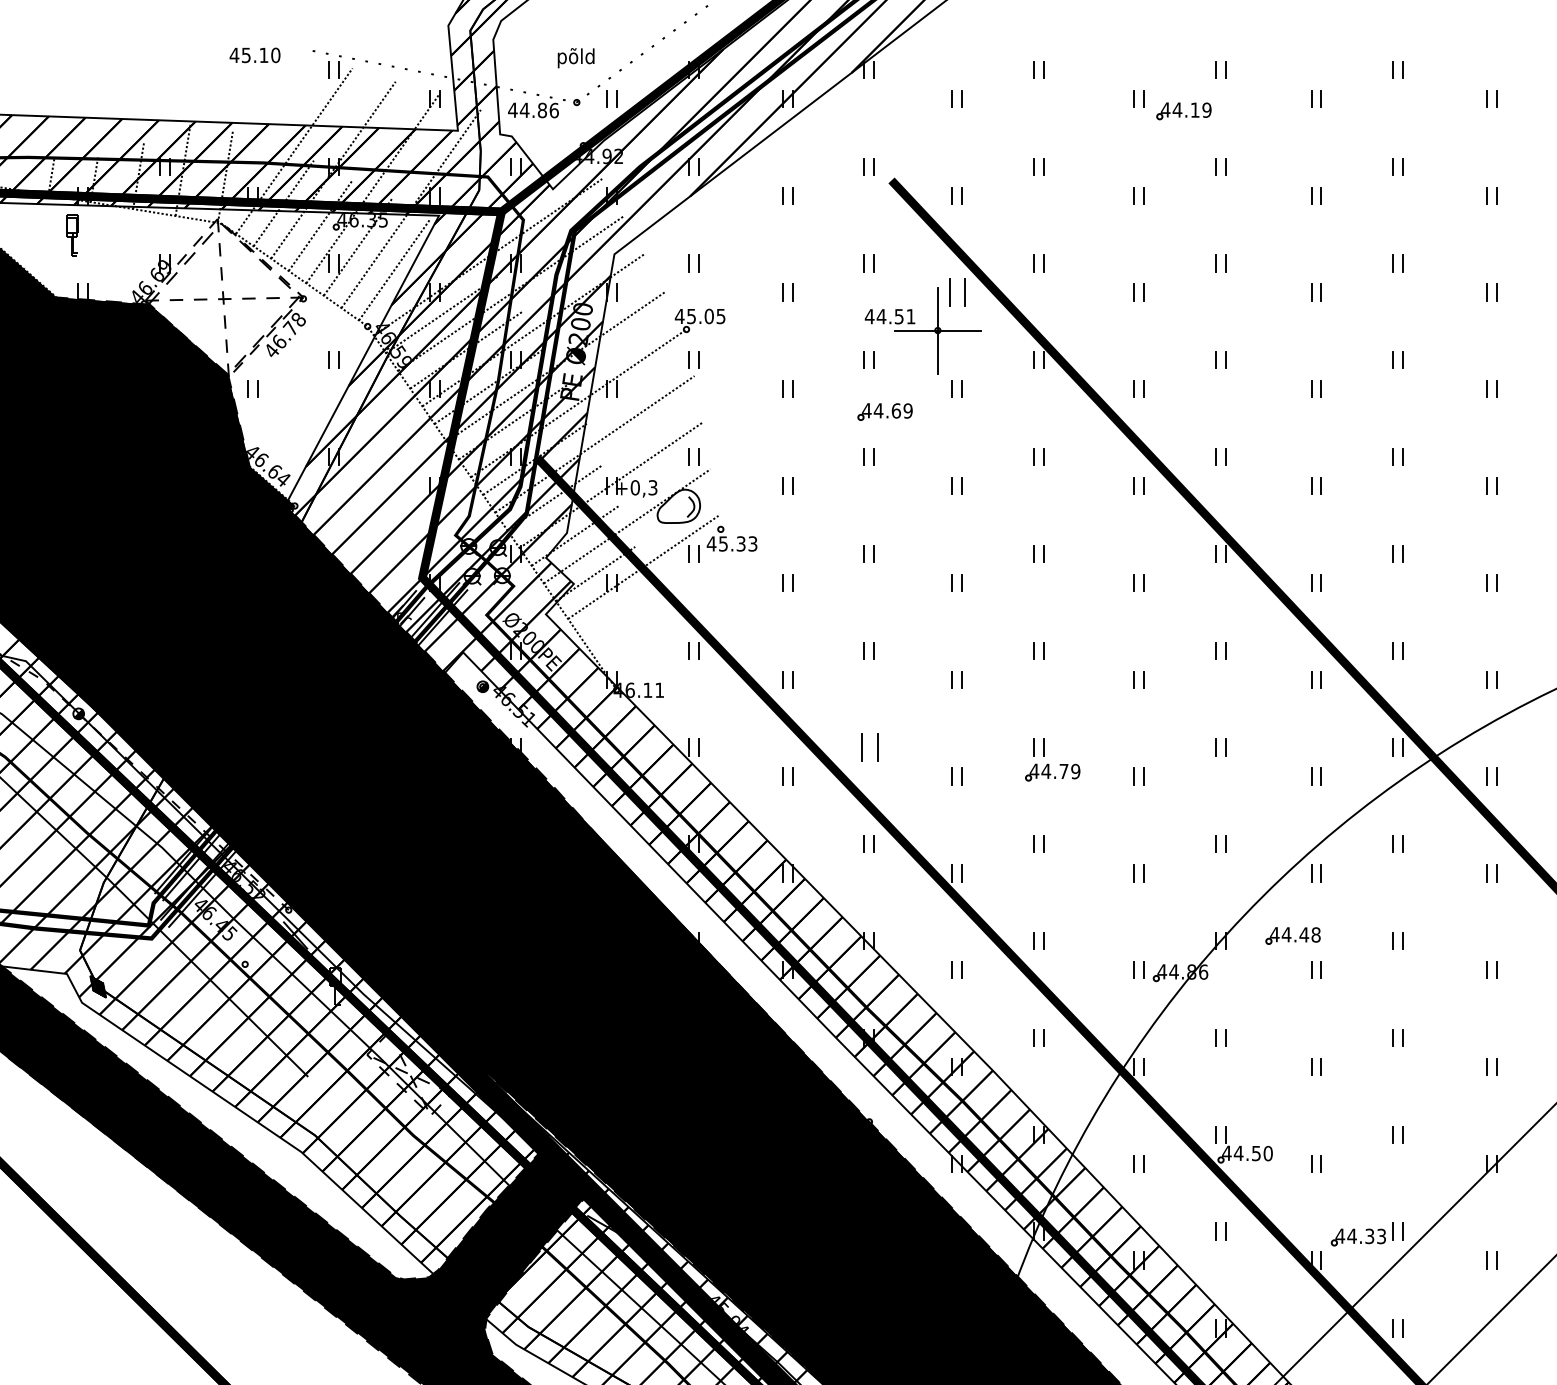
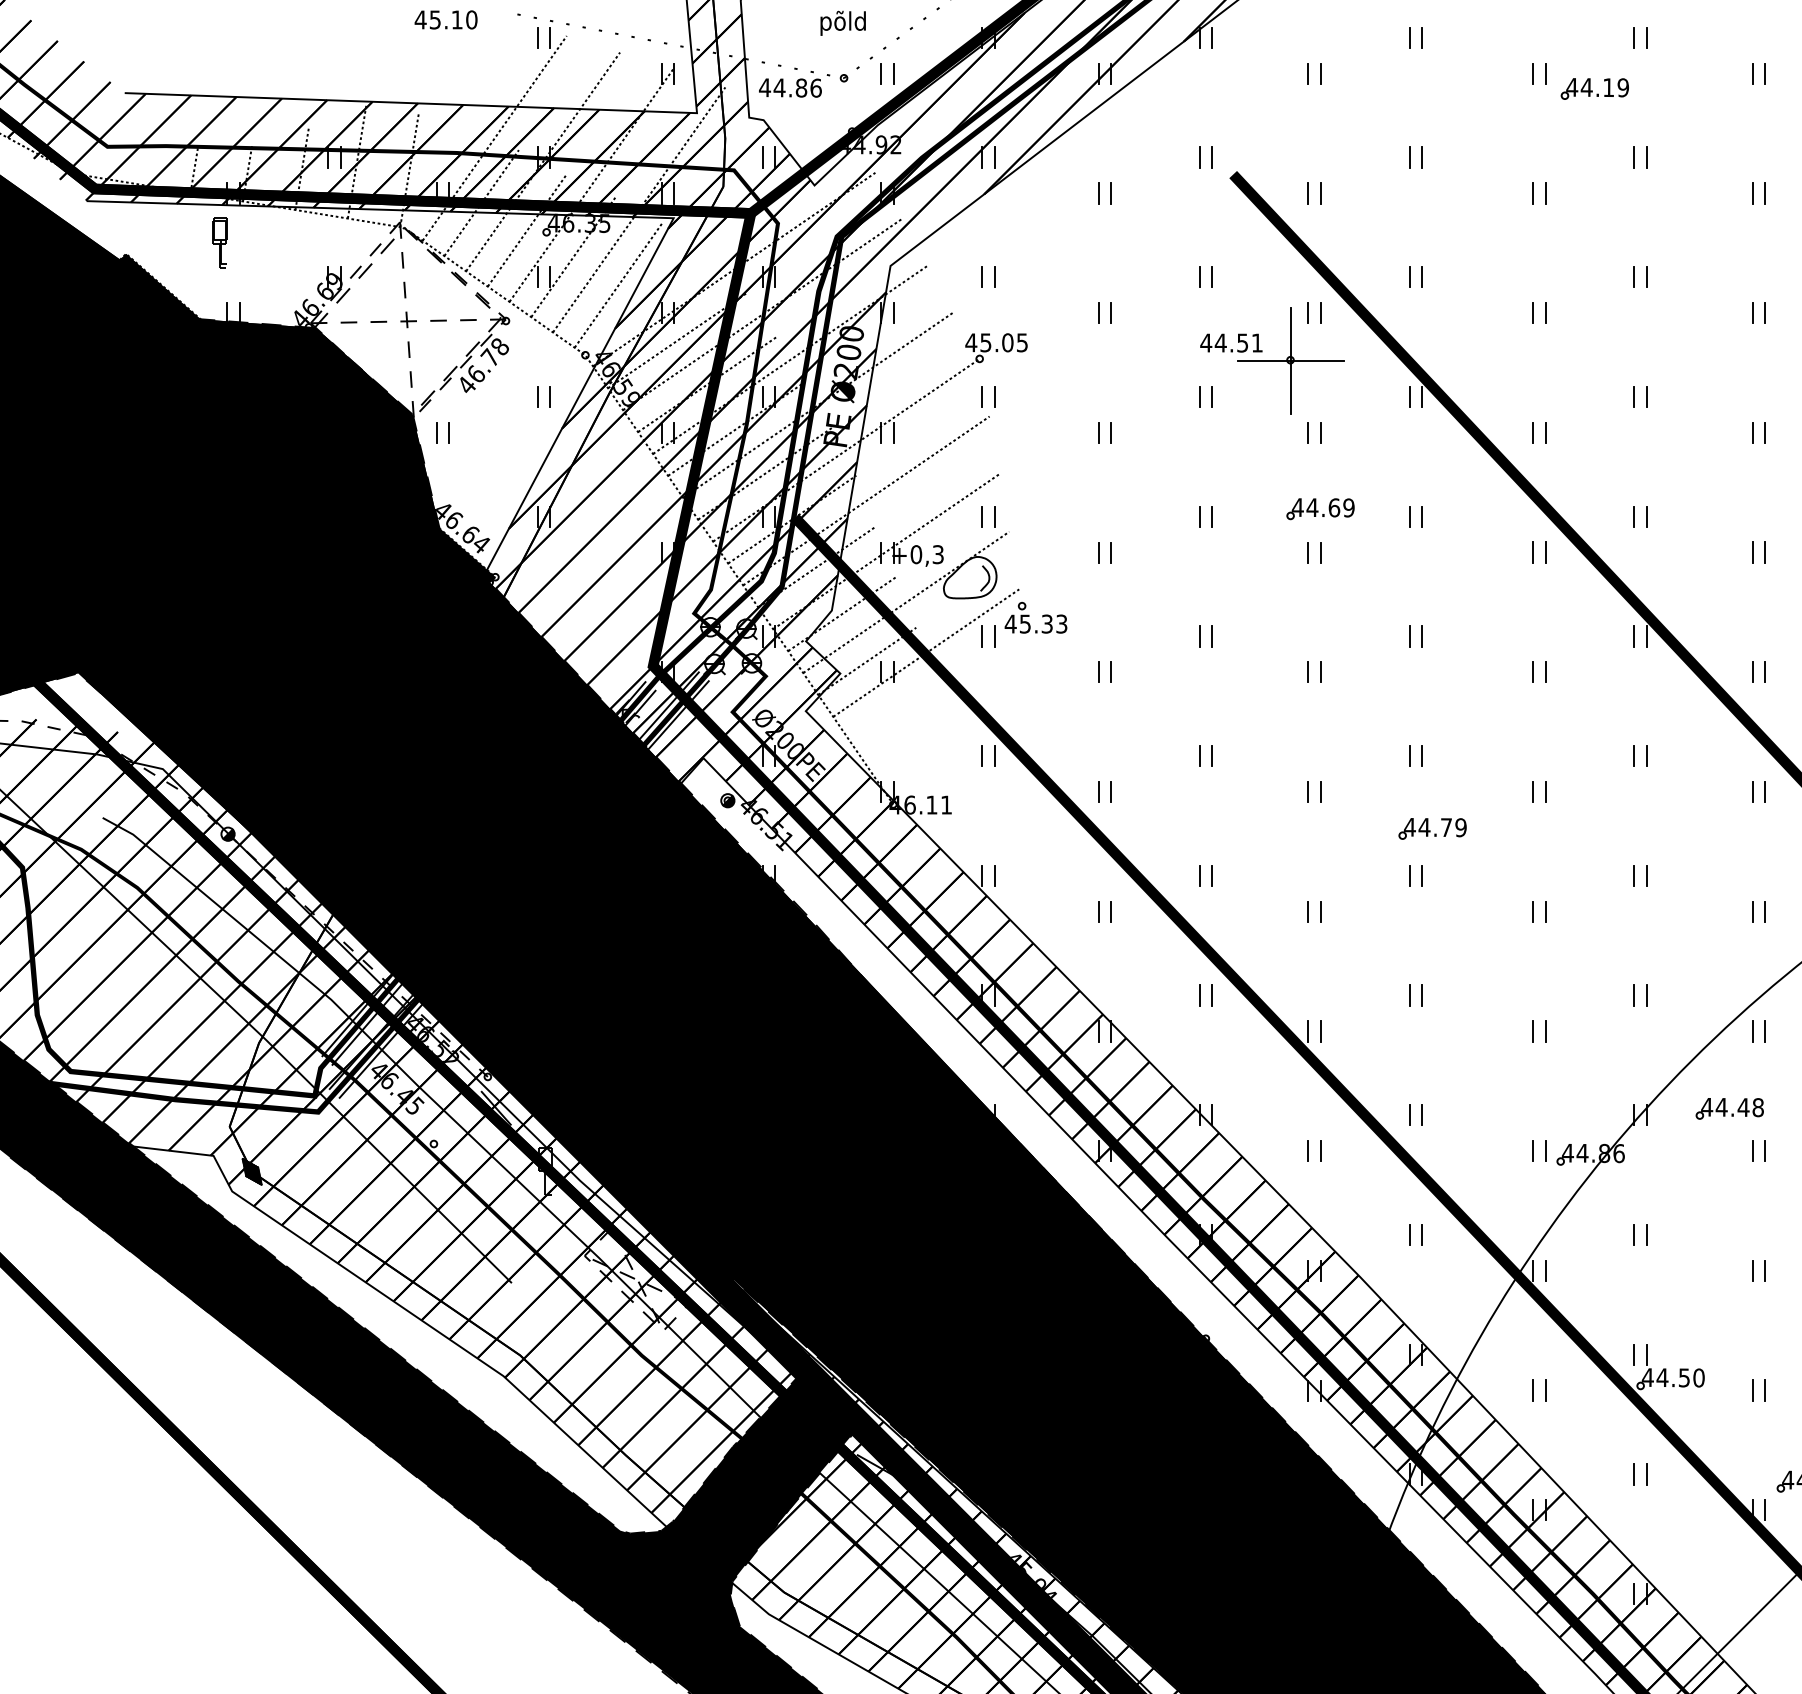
part: (956, 292) -> (1313, 313), size x0.62
part: (884, 411) -> (1319, 508), moved
part: (868, 747) -> (1204, 875), size x0.62
part: (1052, 772) -> (1432, 828), moved

